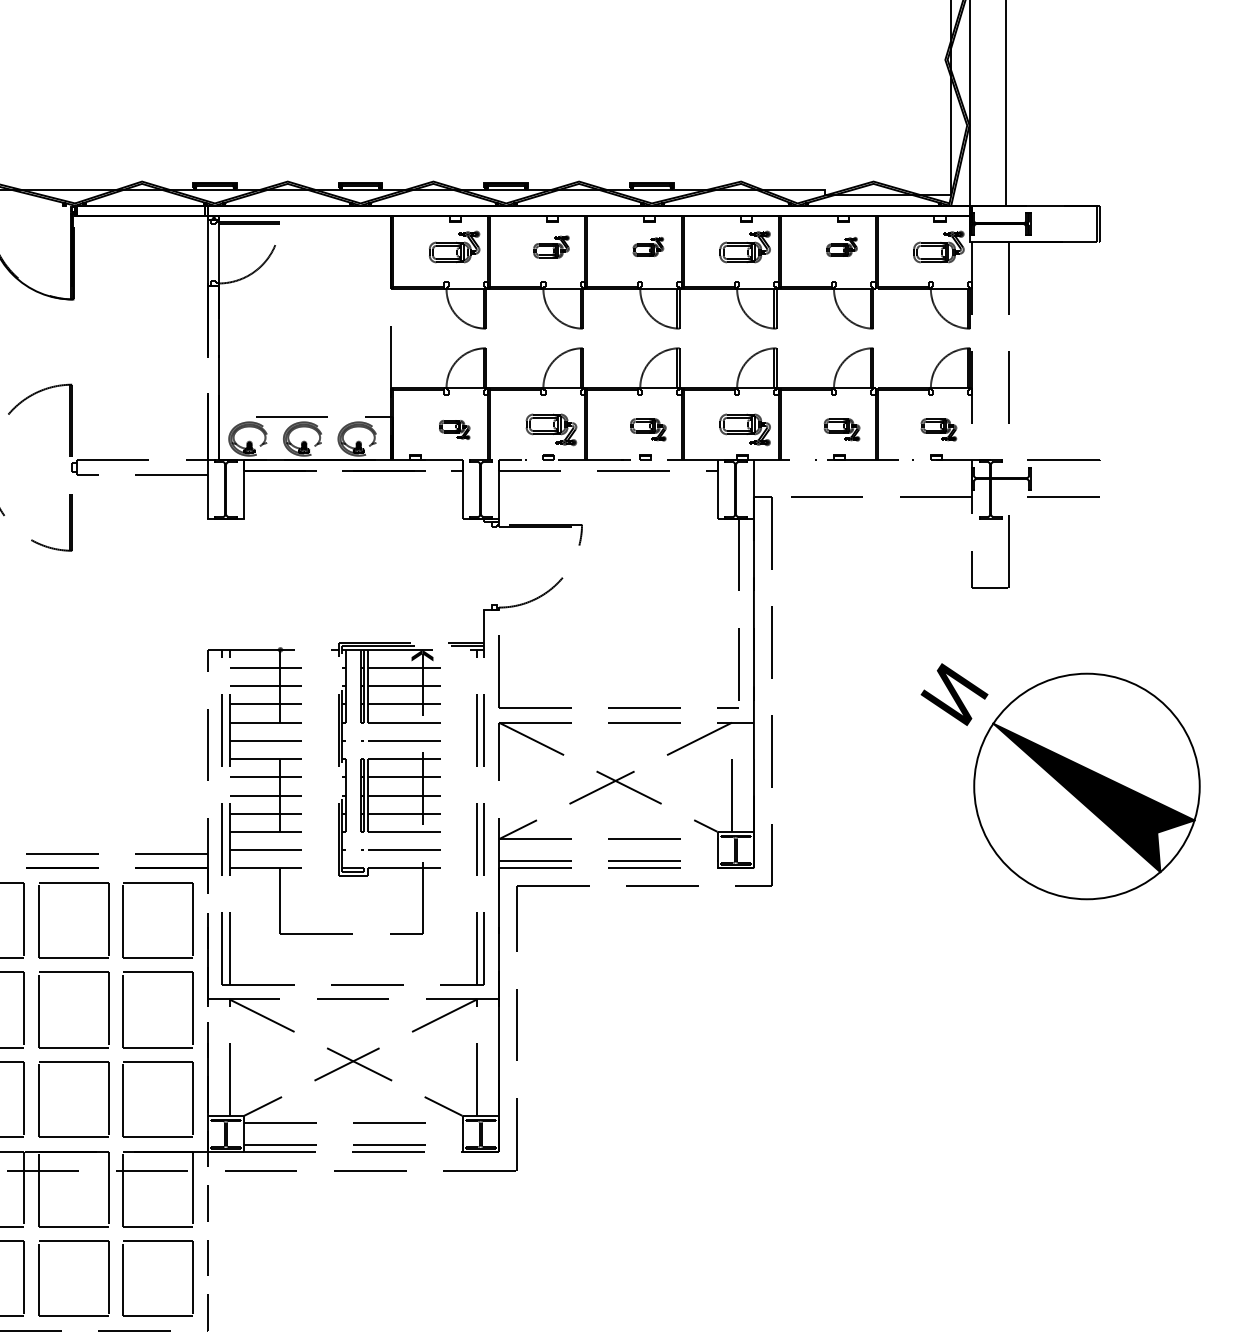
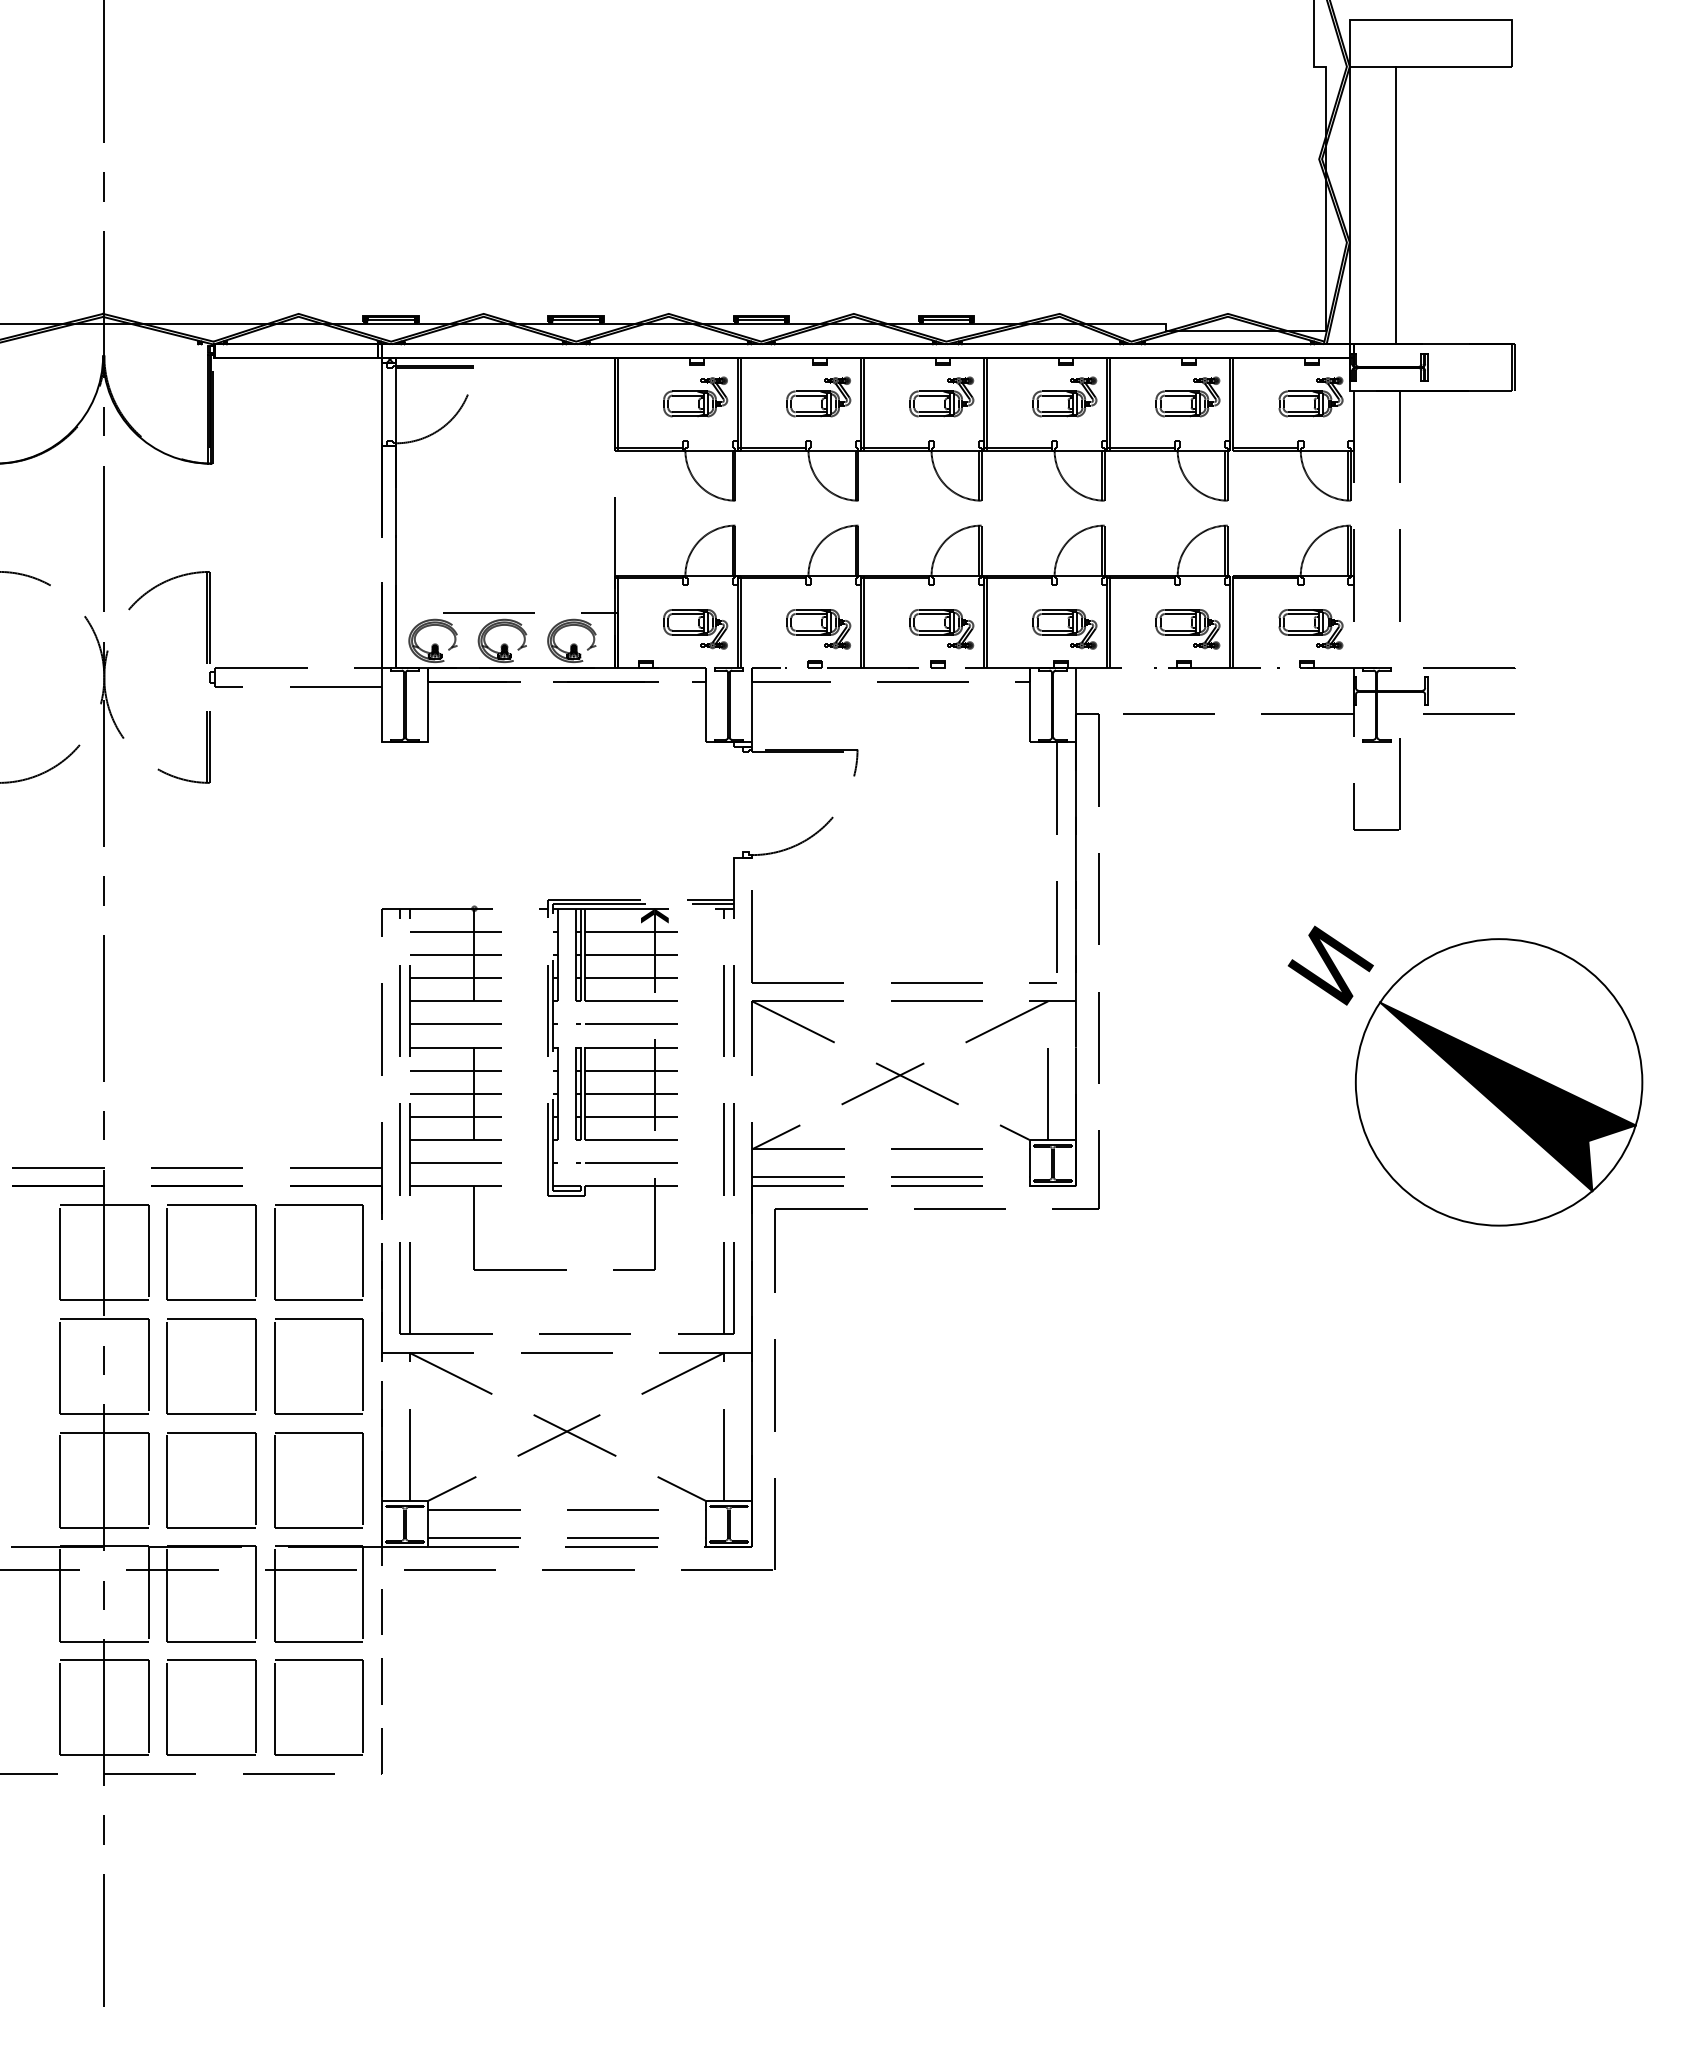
part: (551, 246) -> (818, 396), size x1.43
part: (648, 246) -> (941, 396), size x1.67
part: (841, 246) -> (1187, 396), size x1.67
part: (454, 430) -> (695, 629), size x1.67
part: (648, 430) -> (941, 629), size x1.43
part: (841, 430) -> (1187, 629), size x1.43
part: (938, 430) -> (1310, 629), size x1.43

